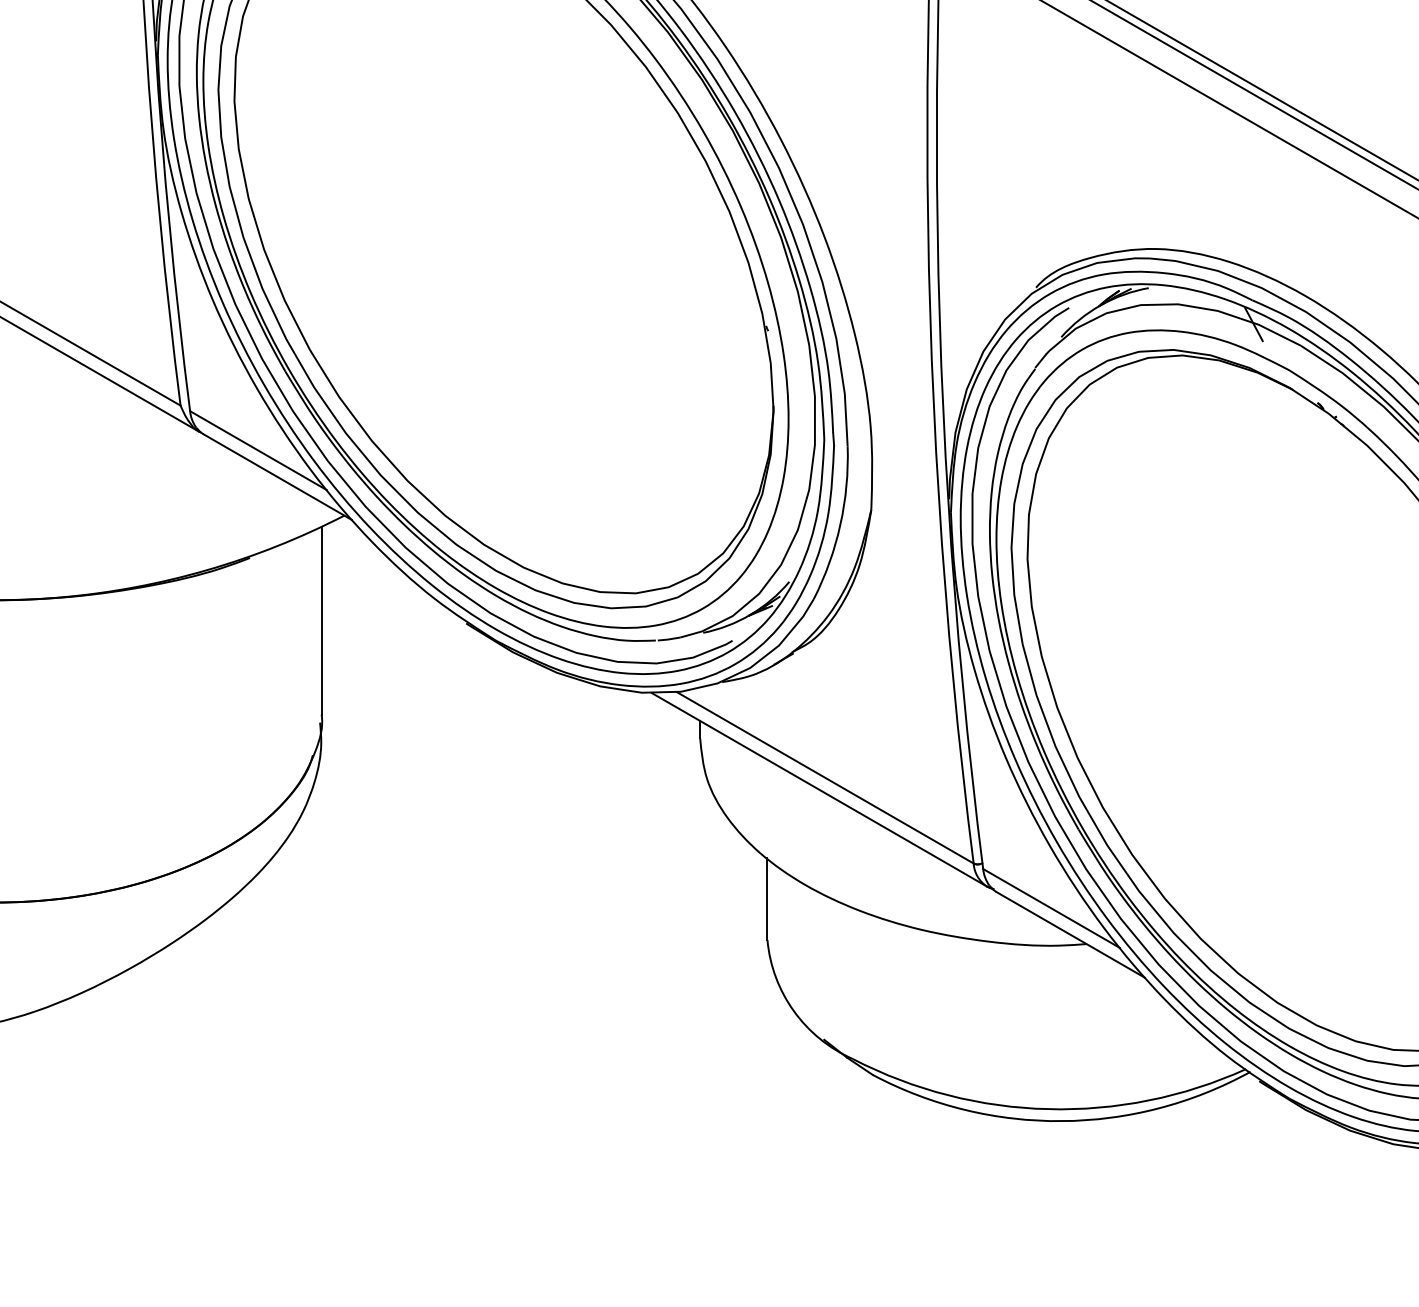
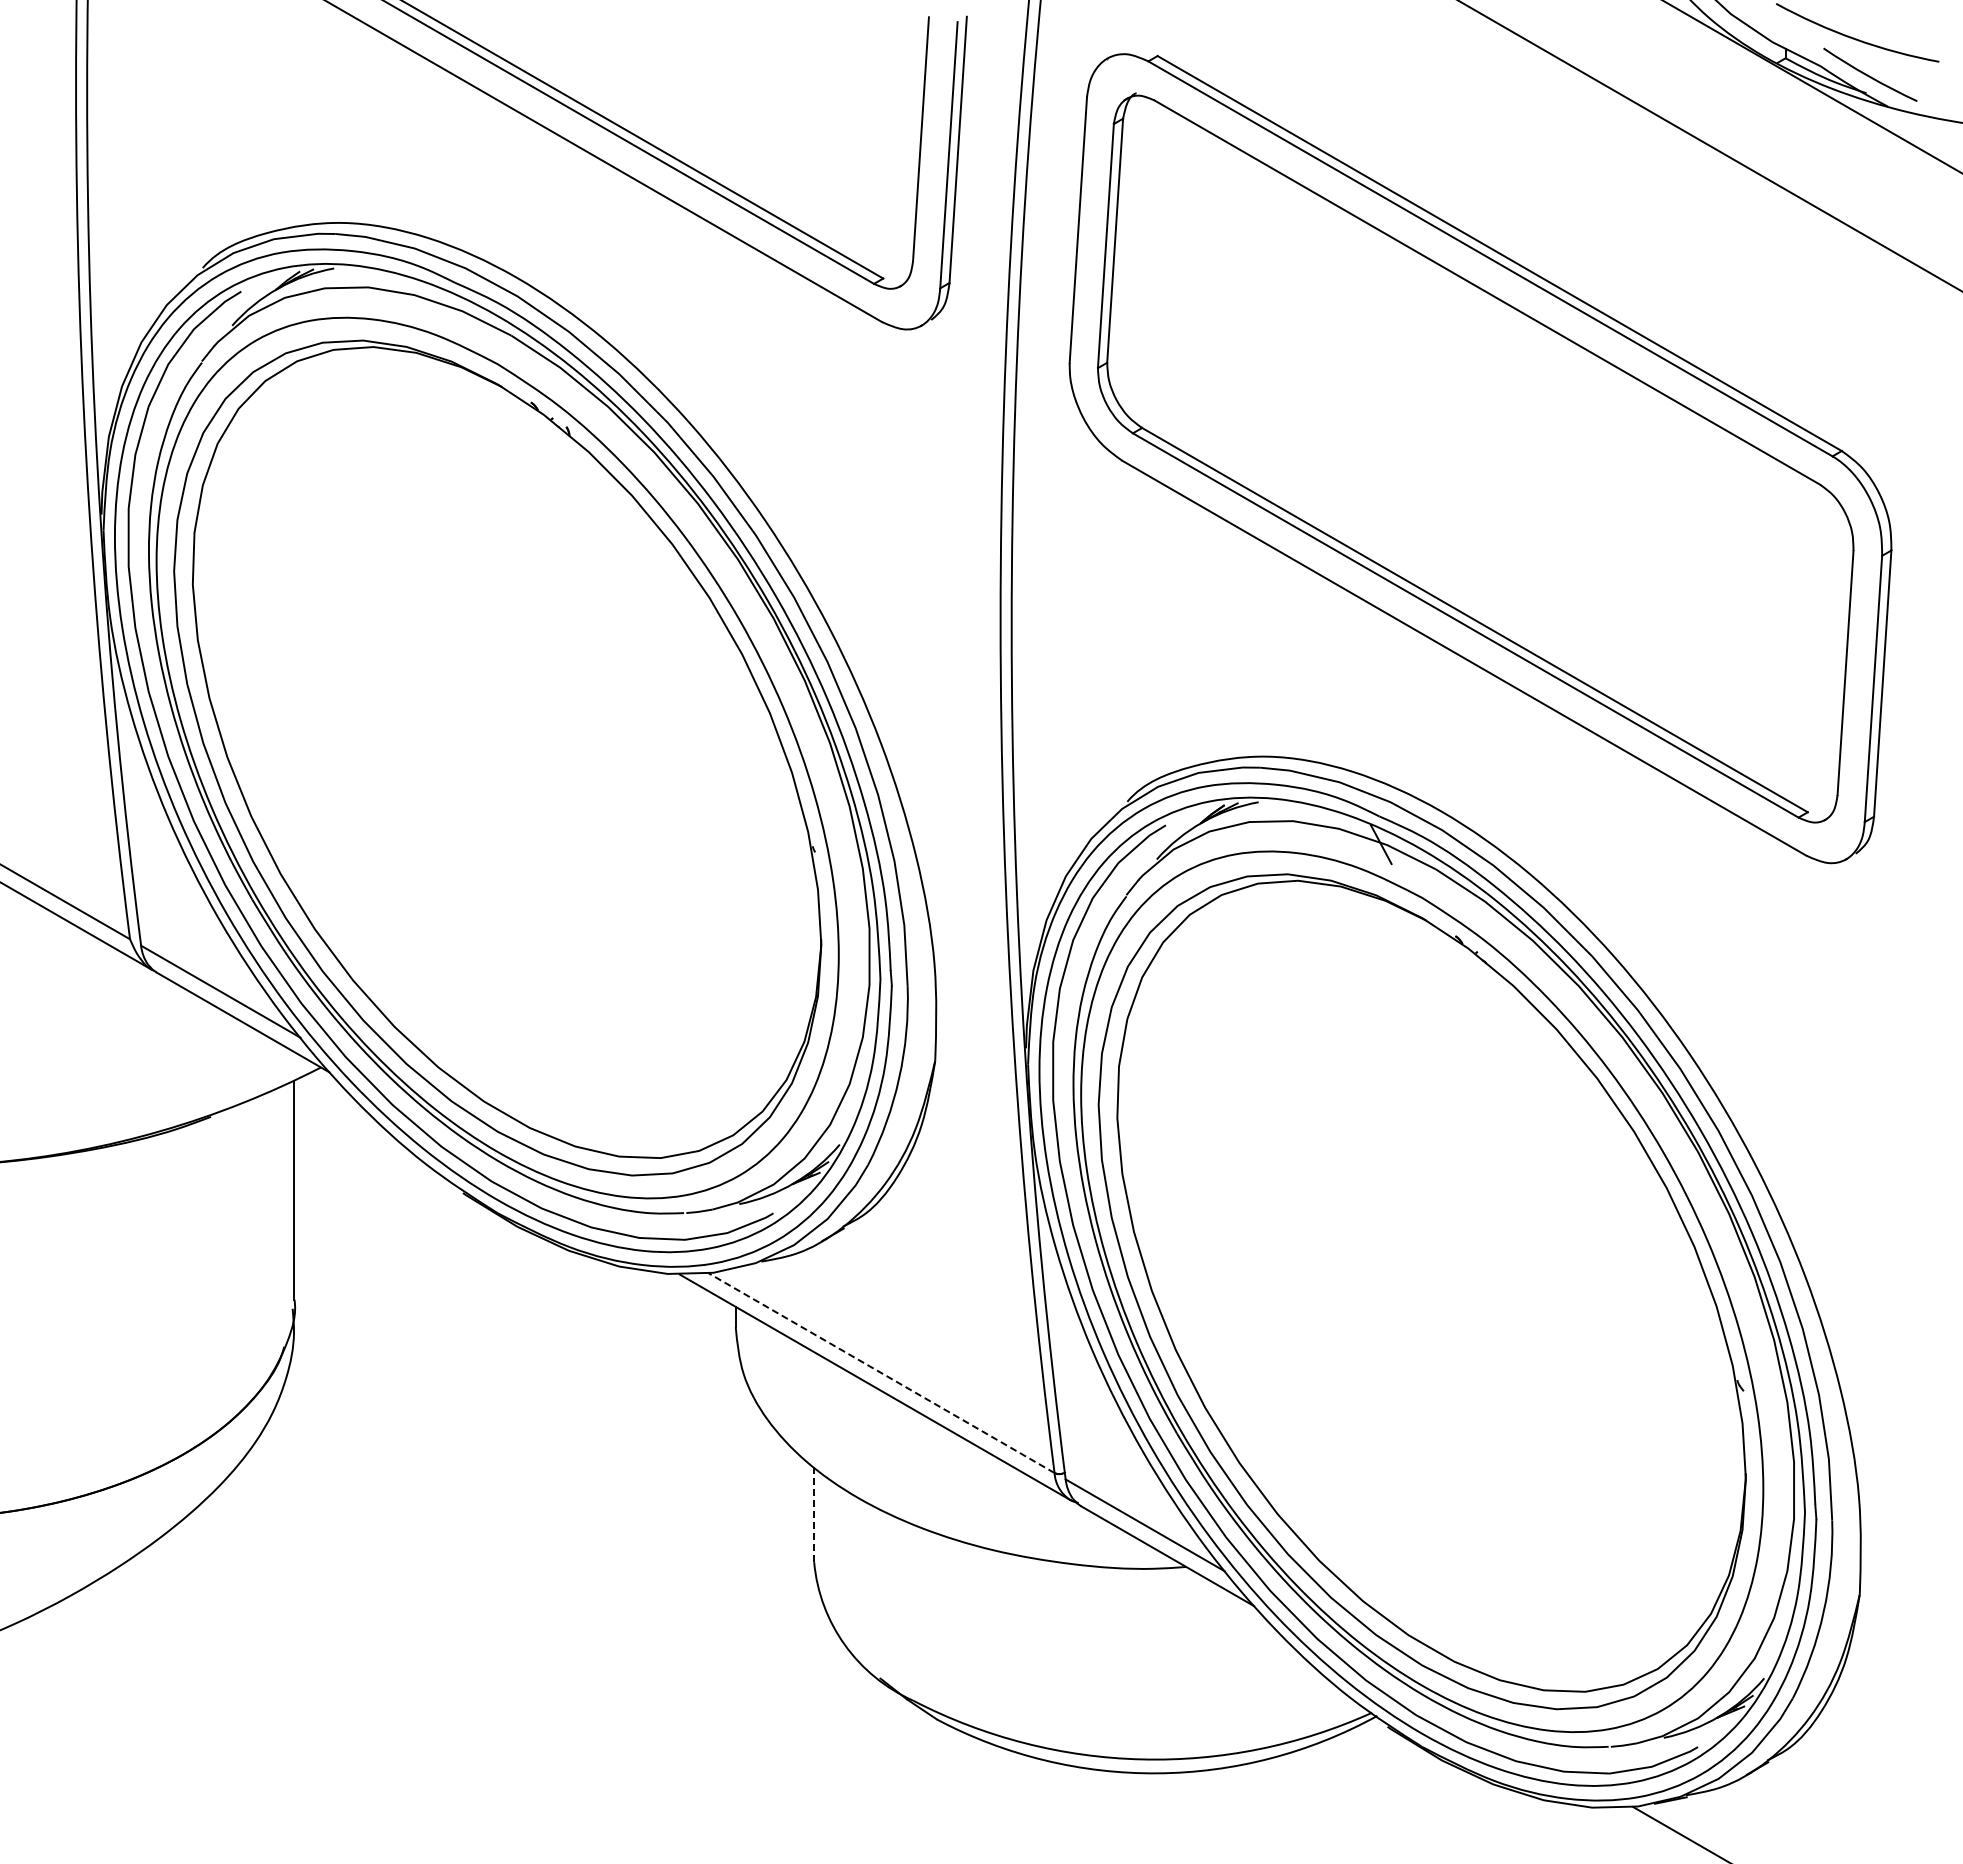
line: (825, 778) -> (881, 1373), solid -> dashed
line: (767, 899) -> (814, 1514), solid -> dashed

